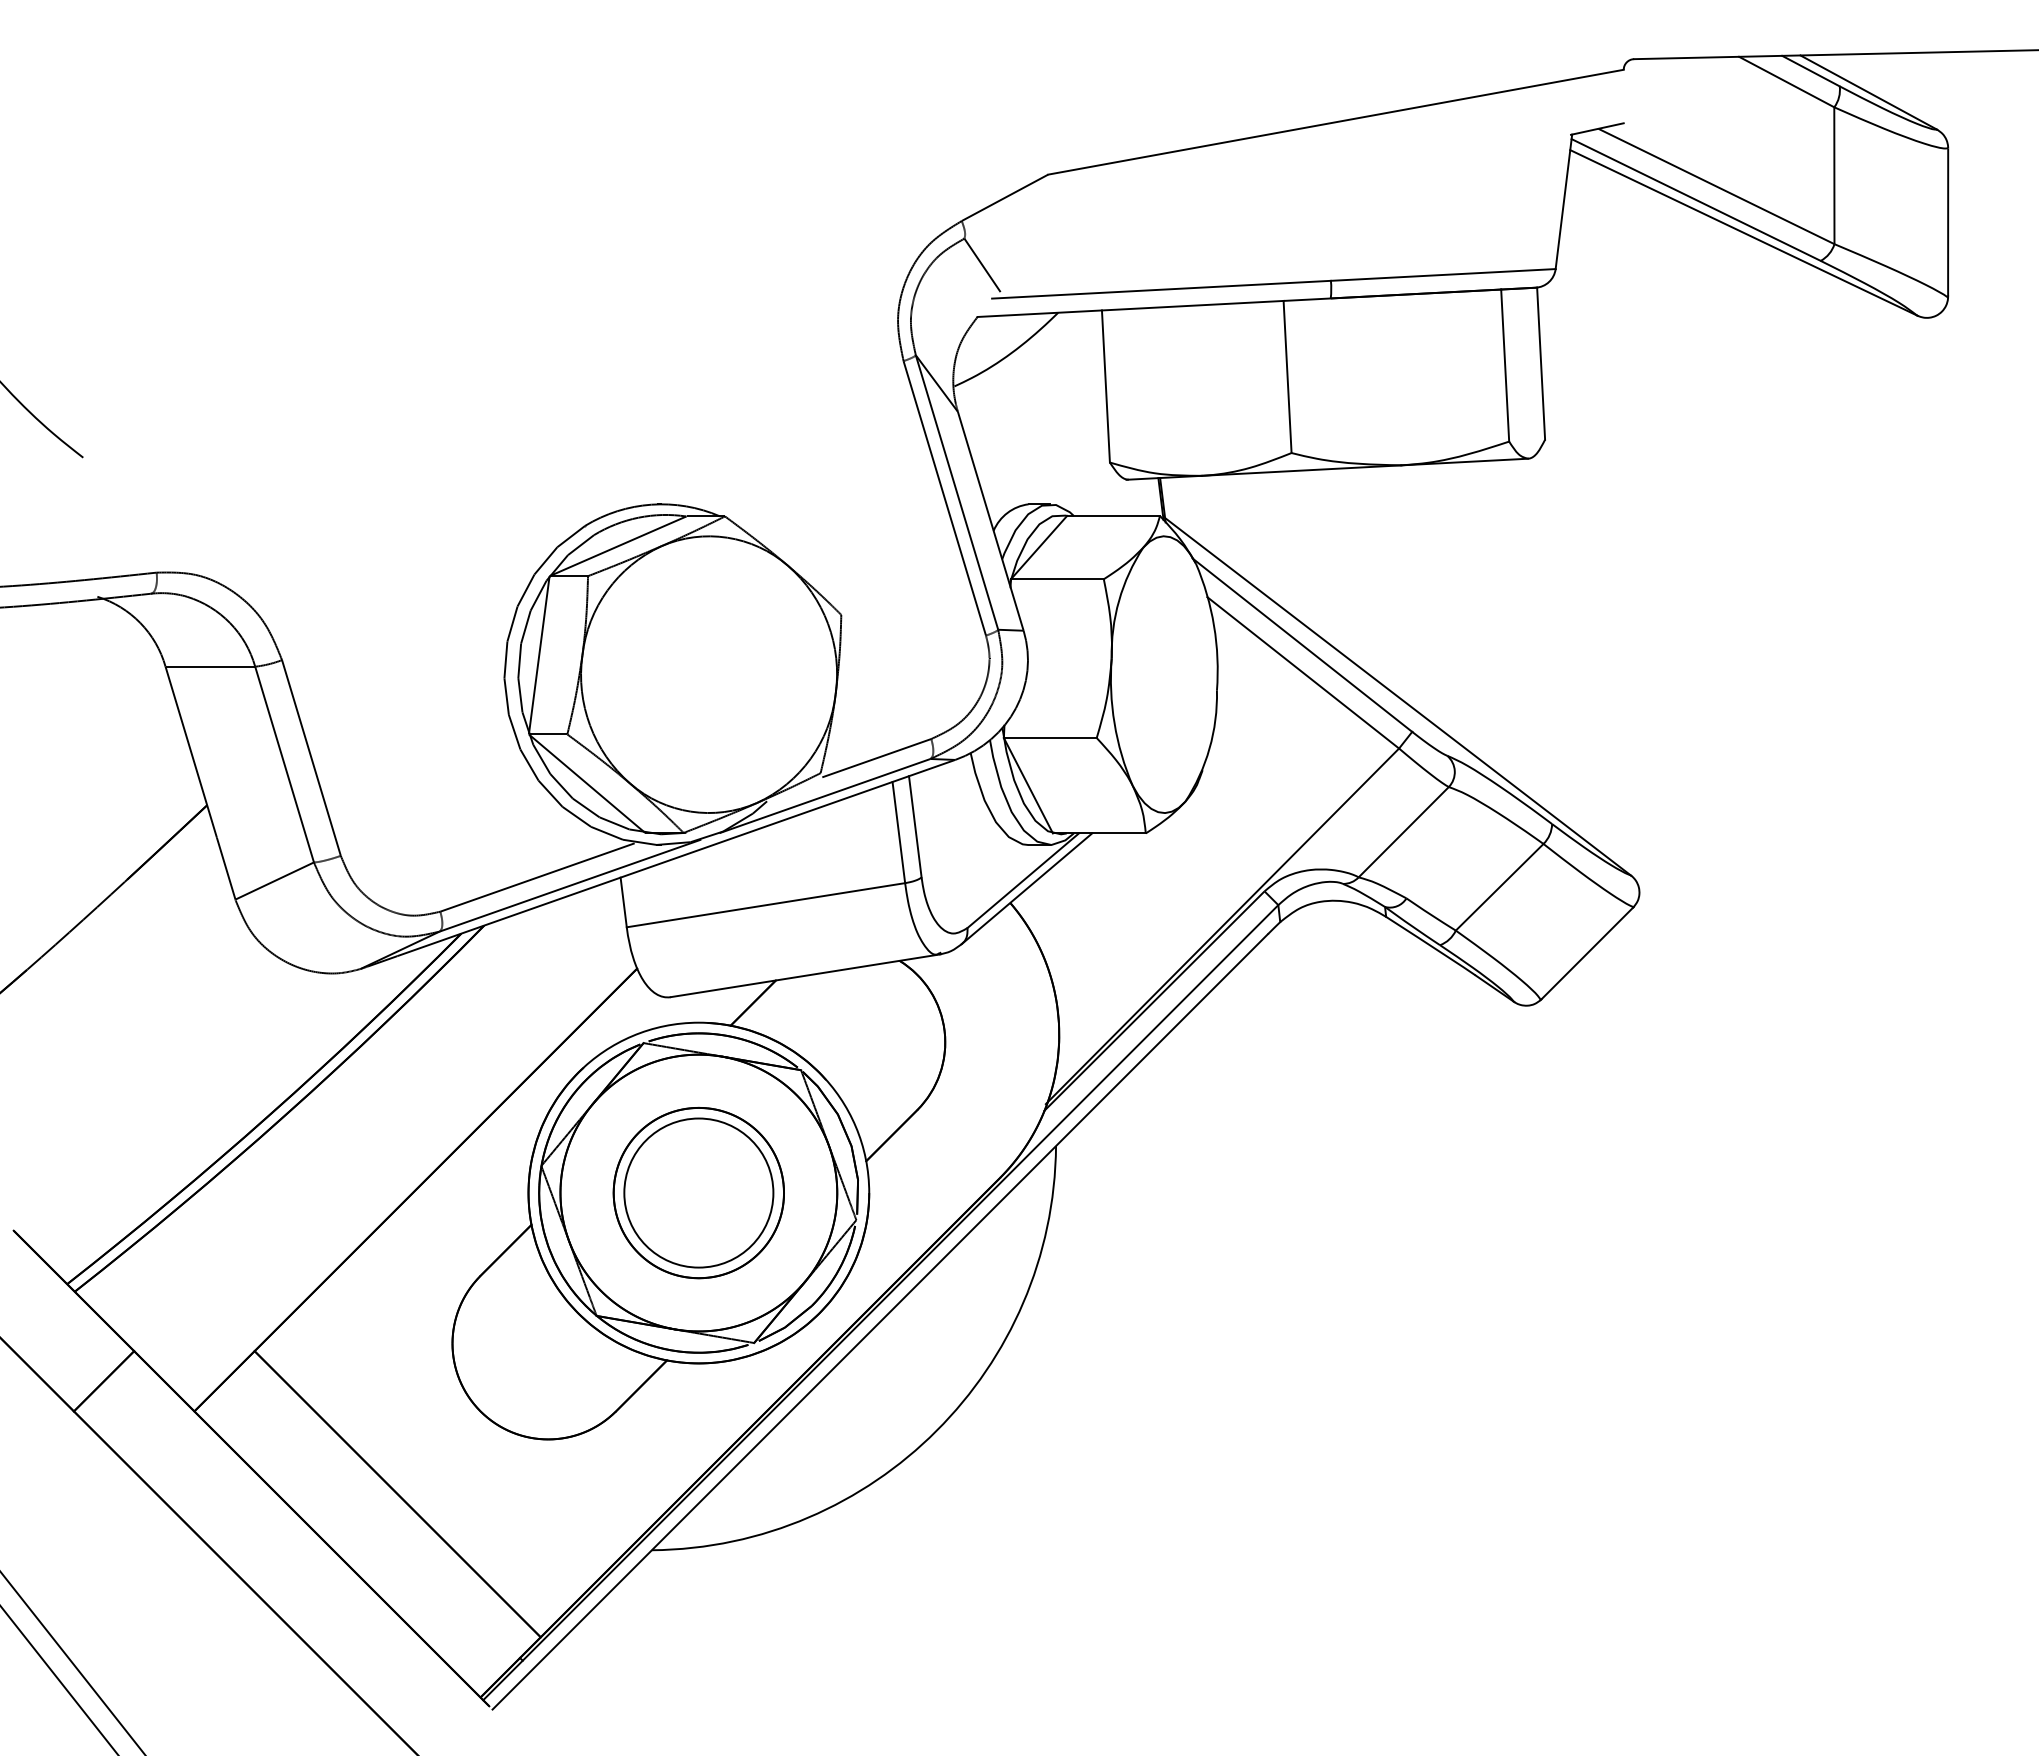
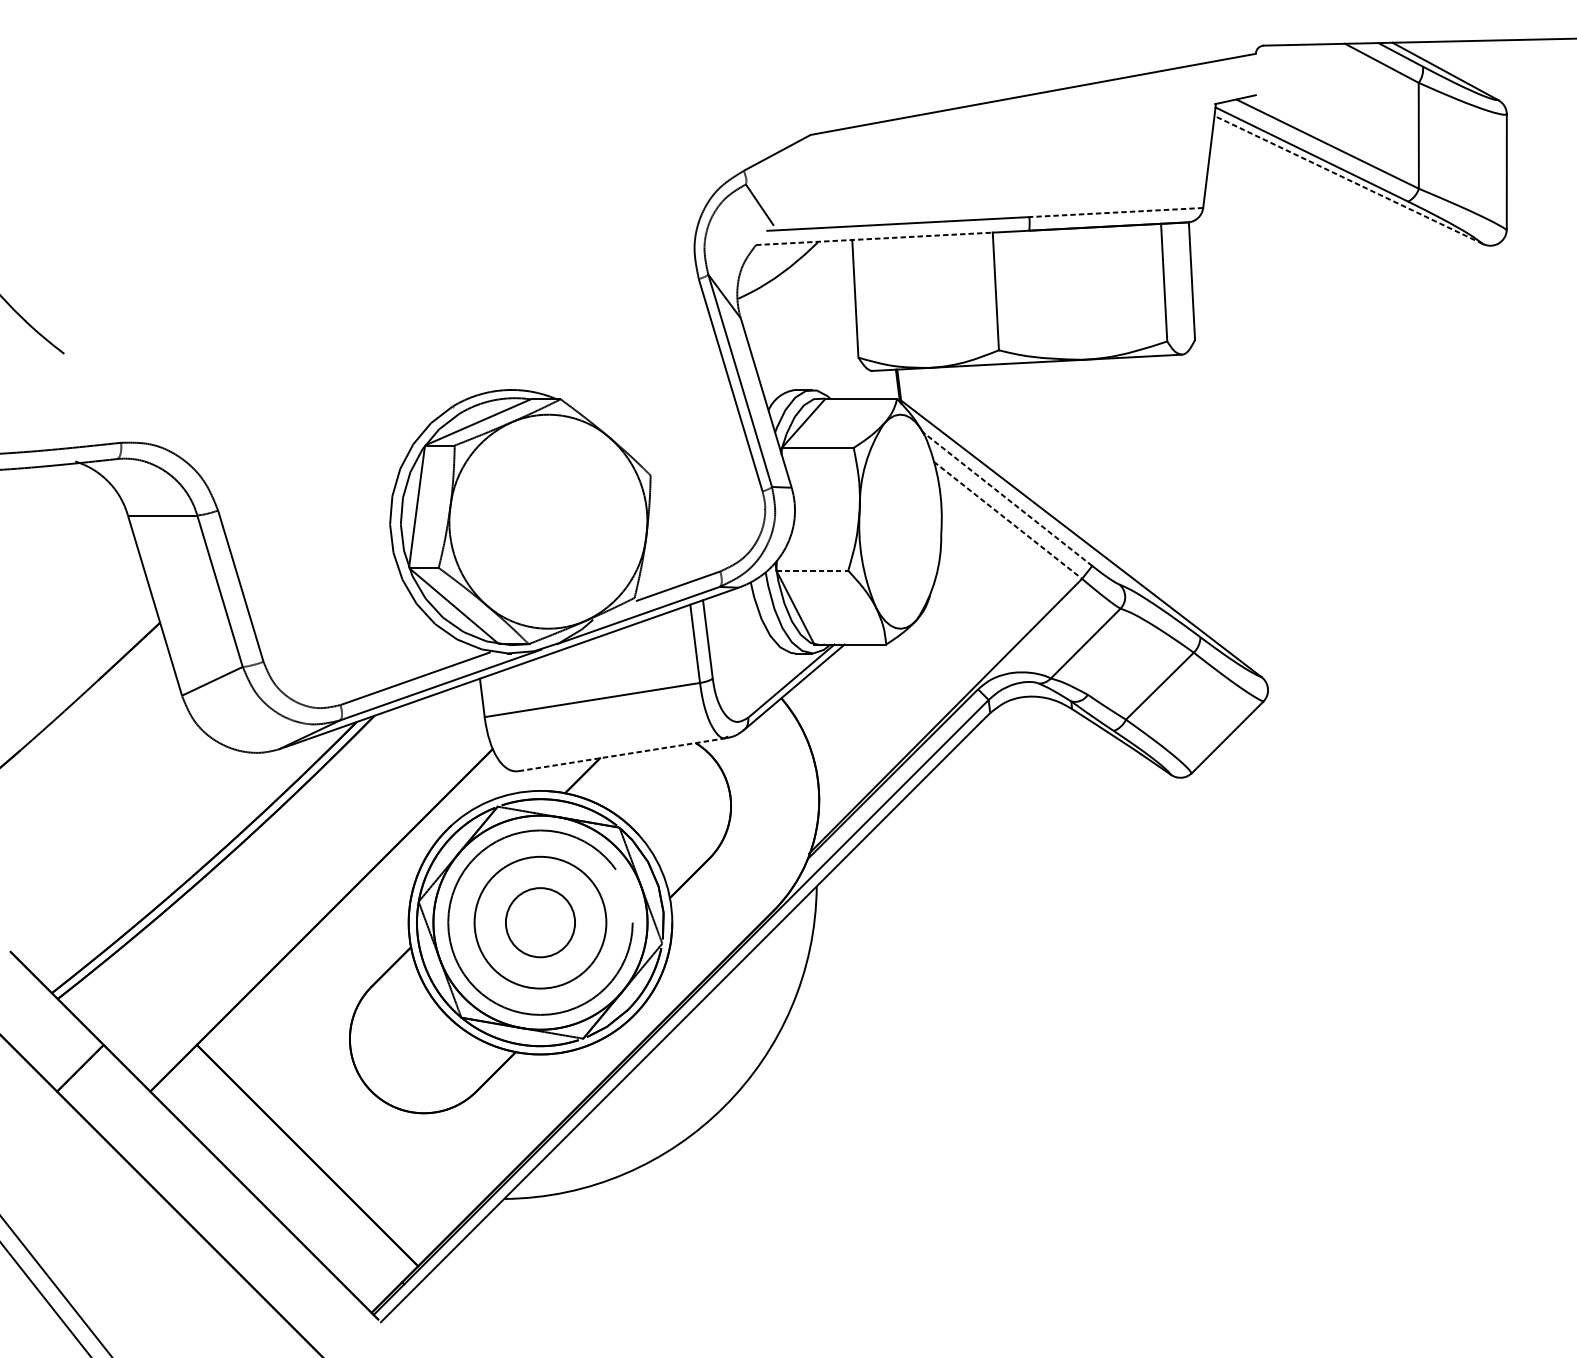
line: (1743, 232) -> (1348, 179), solid -> dashed
line: (1443, 274) -> (1116, 212), solid -> dashed
line: (1131, 308) -> (875, 238), solid -> dashed
line: (1302, 645) -> (1007, 499), solid -> dashed
line: (1303, 673) -> (1008, 520), solid -> dashed
line: (1050, 738) -> (812, 571), solid -> dashed
line: (805, 975) -> (622, 754), solid -> dashed
circle: (698, 1192) -> (540, 922), size x0.6
circle: (698, 1192) -> (540, 922), size x1.4

